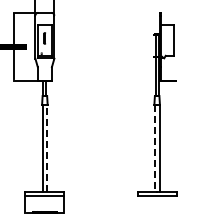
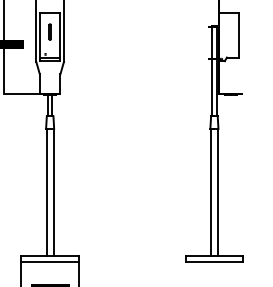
line: (47, 147) -> (53, 191), dashed -> solid
line: (154, 148) -> (210, 193), dashed -> solid

